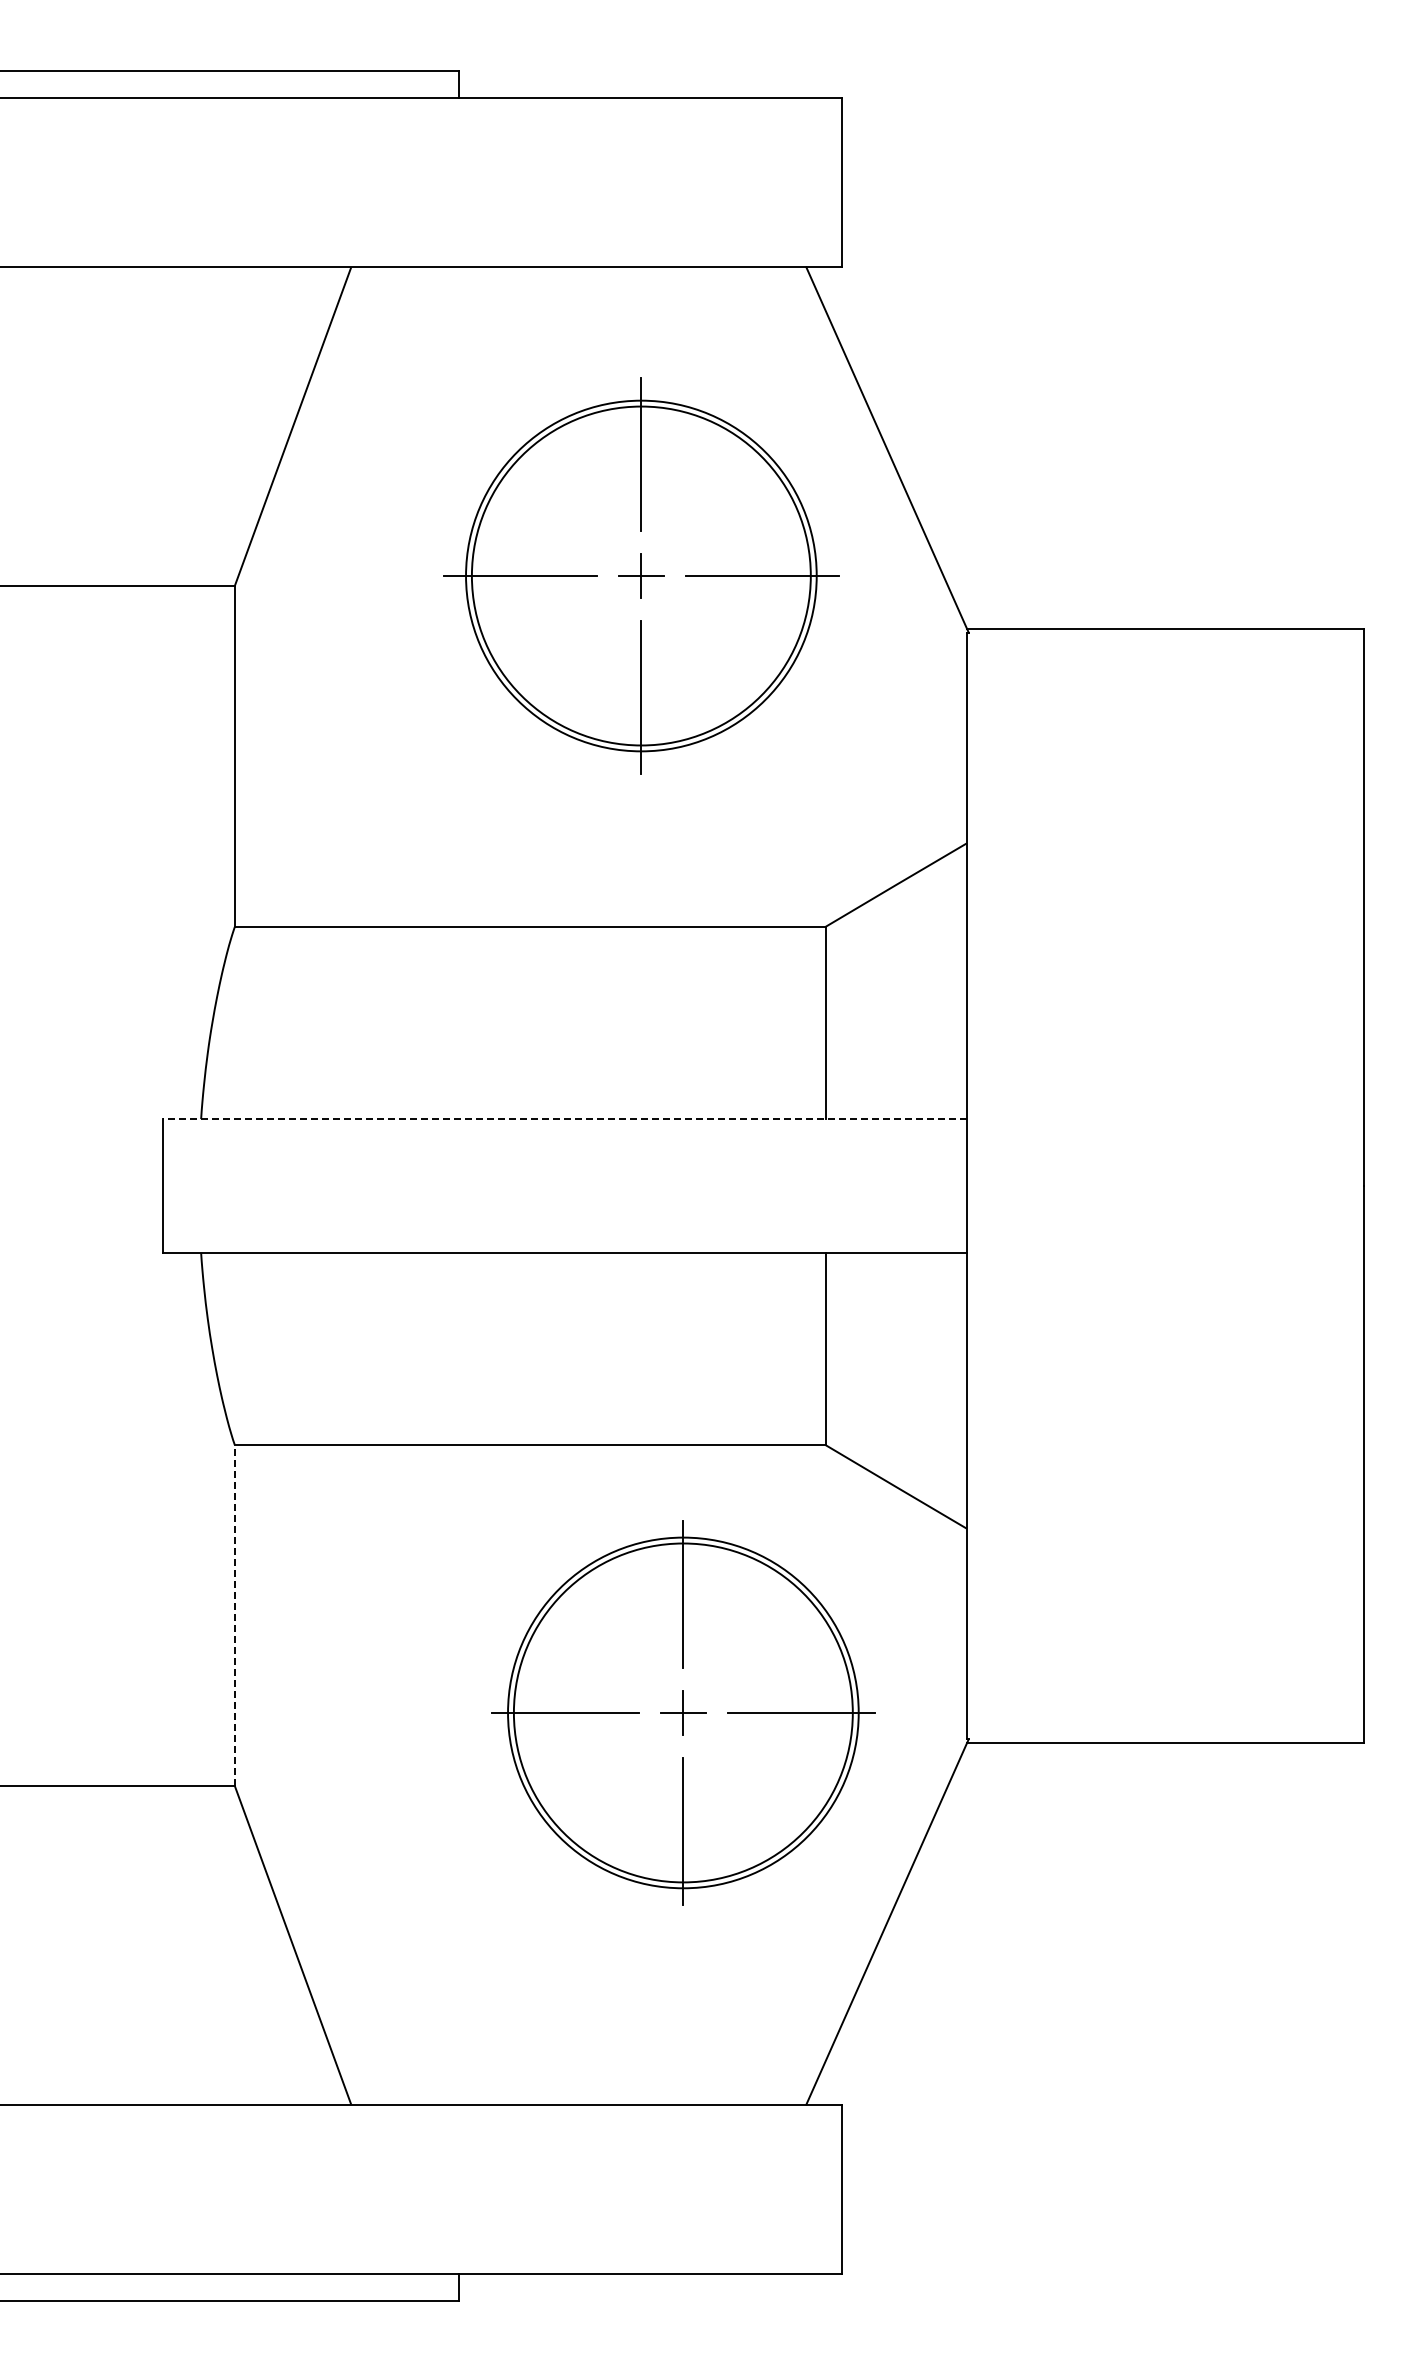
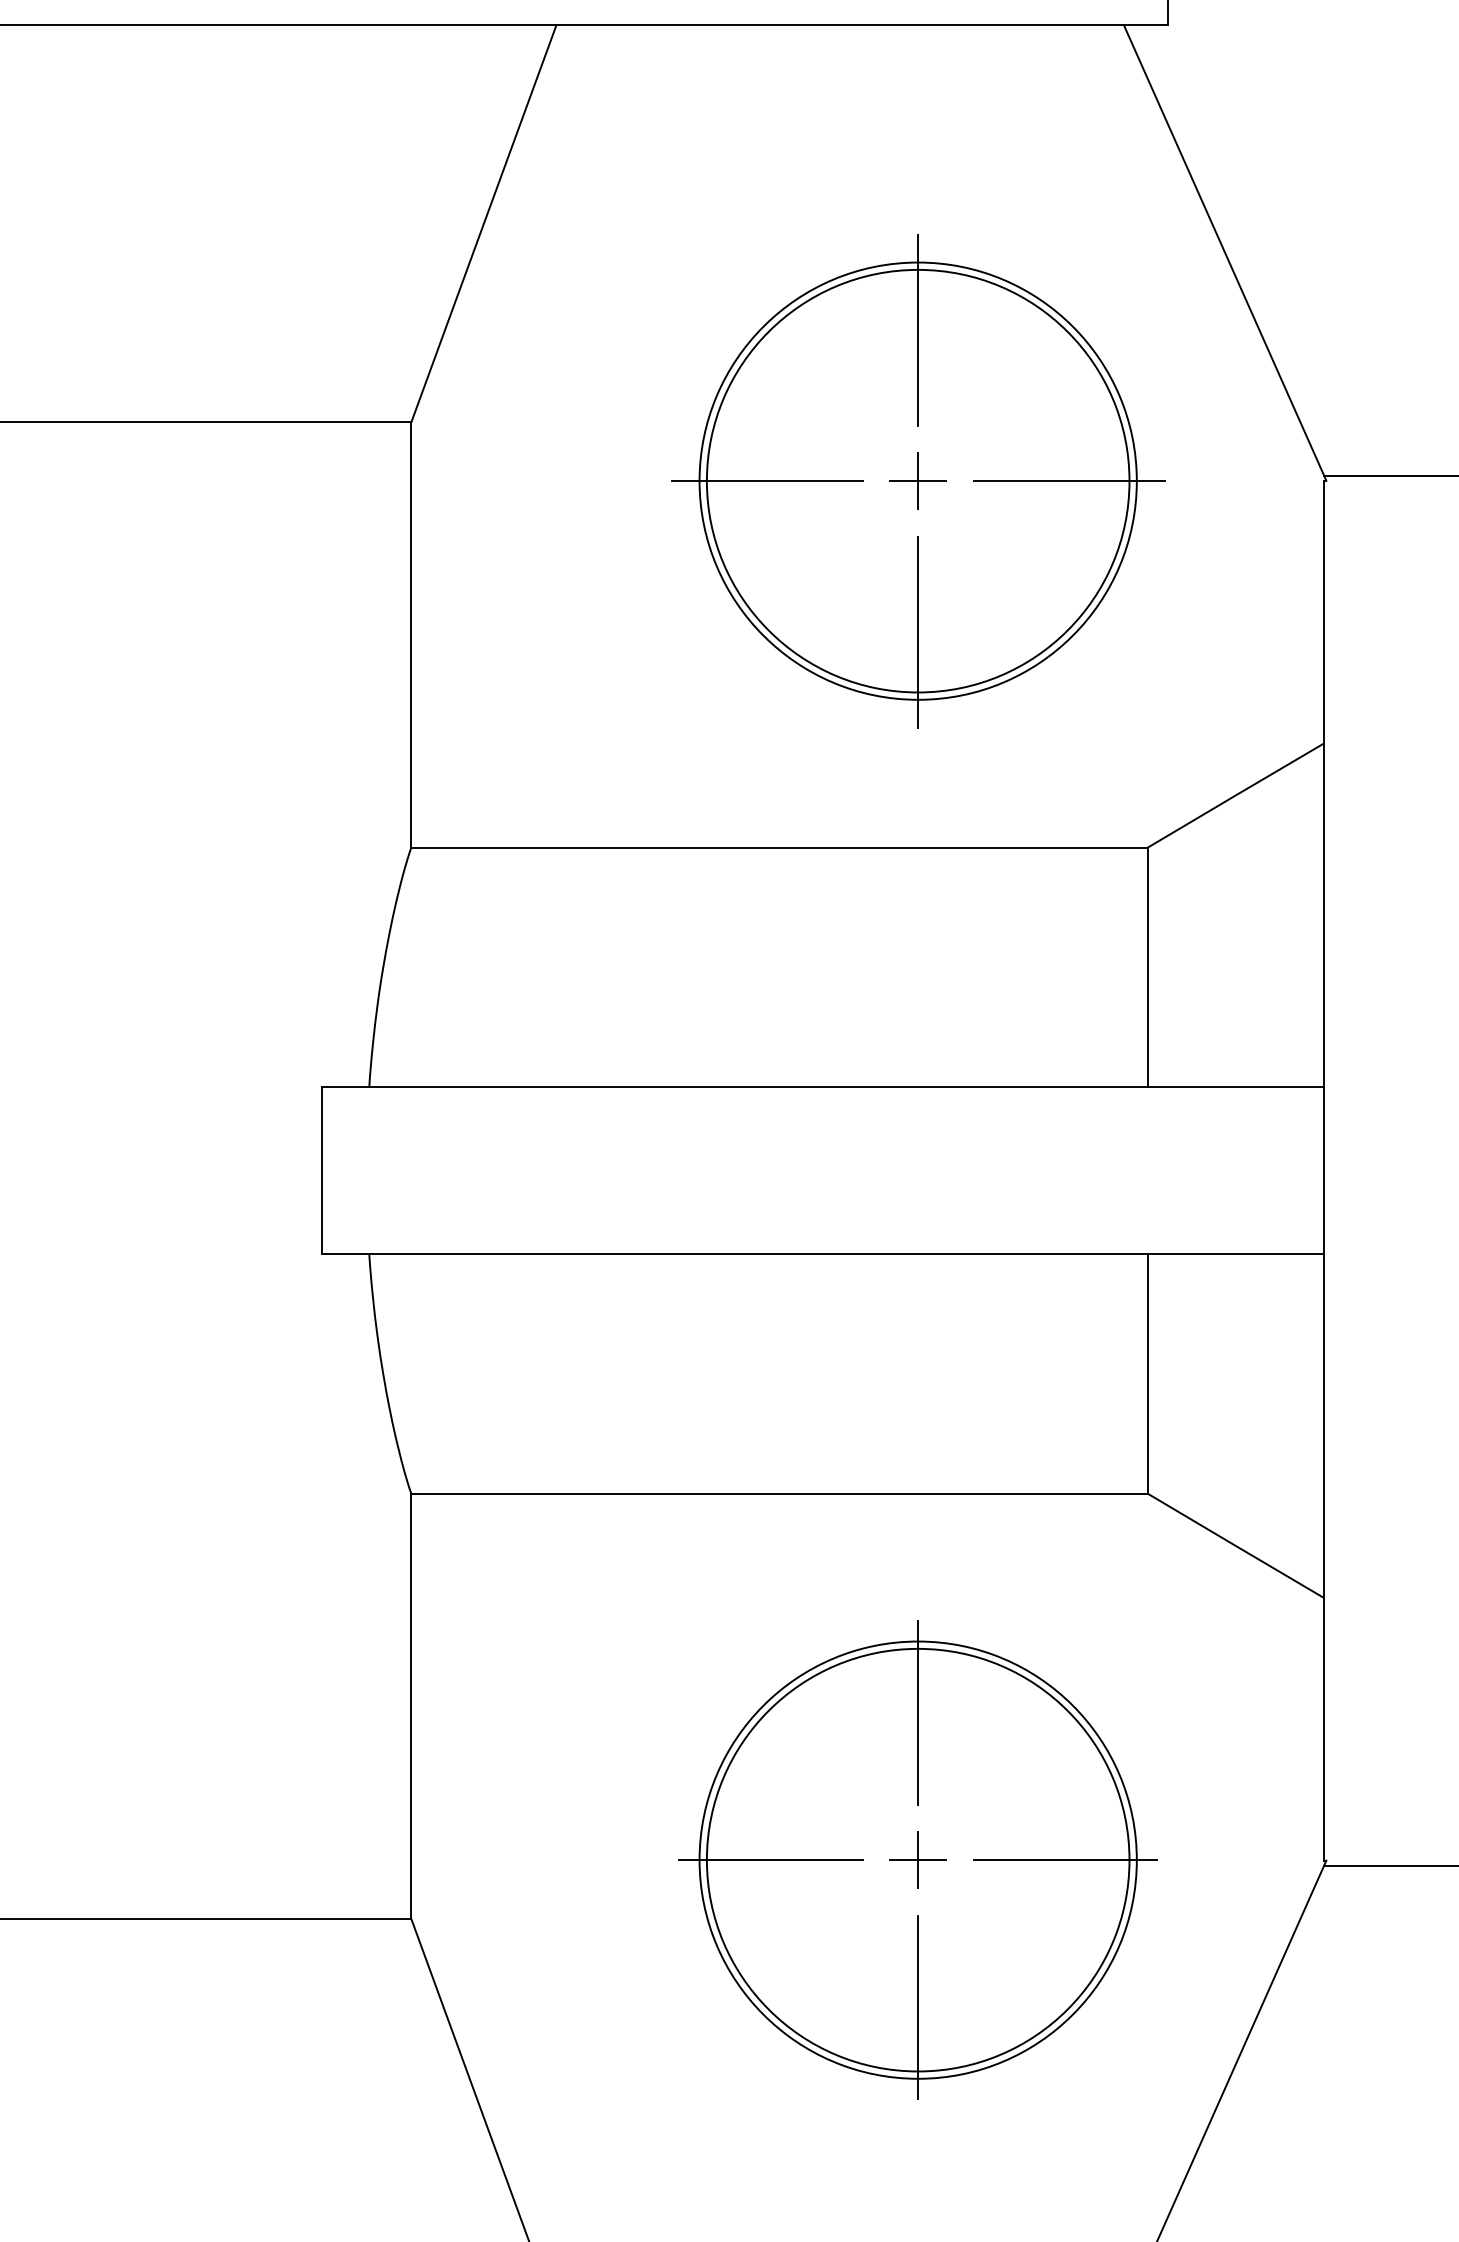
part: (641, 575) -> (918, 480), moved
line: (564, 1119) -> (822, 1087), dashed -> solid
line: (234, 1615) -> (410, 1706), dashed -> solid
part: (683, 1712) -> (918, 1859), moved

